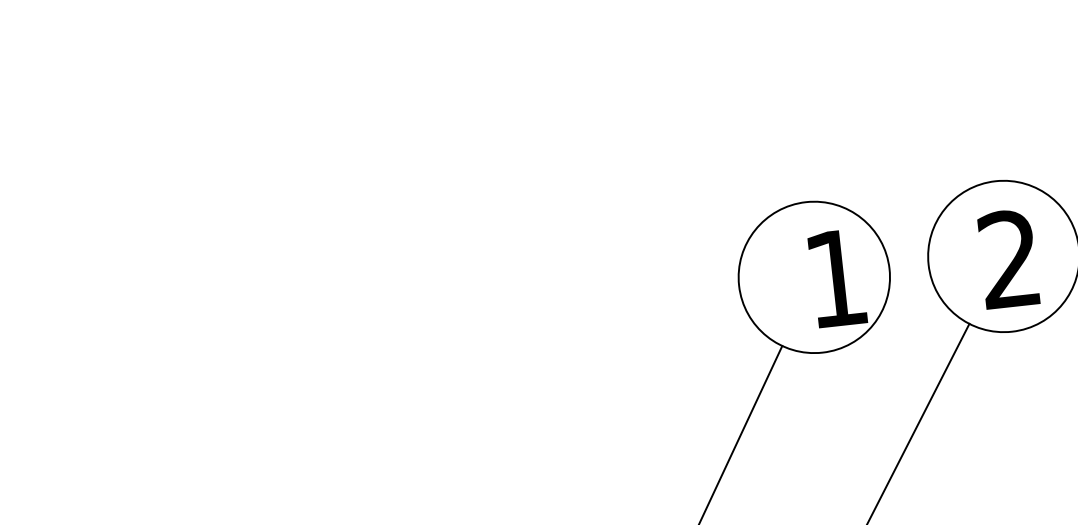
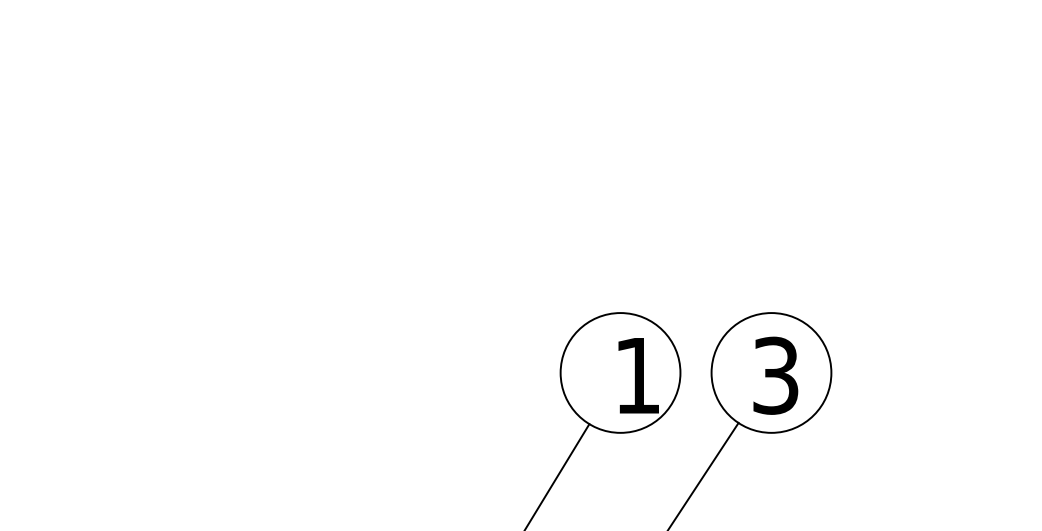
text: (1009, 259) -> (775, 375), 2 -> 3

